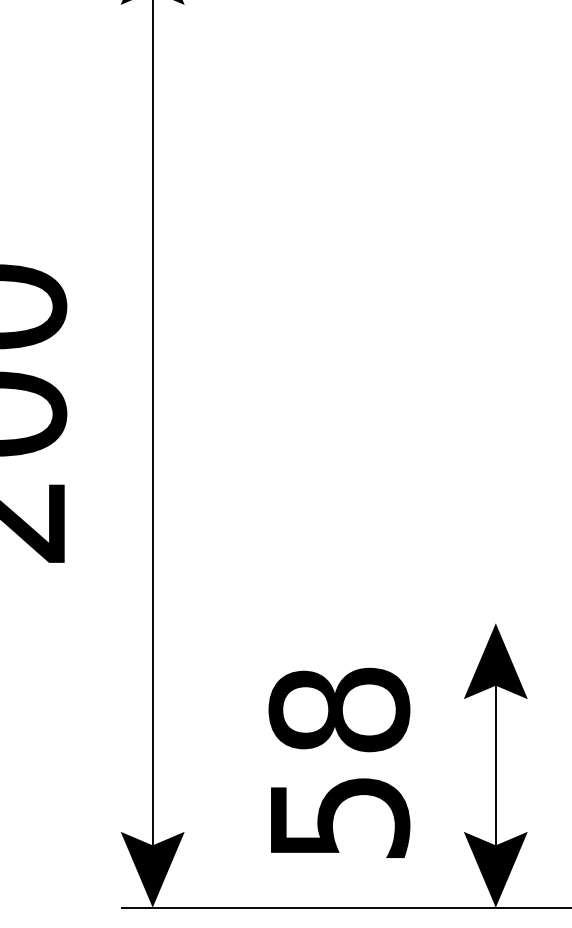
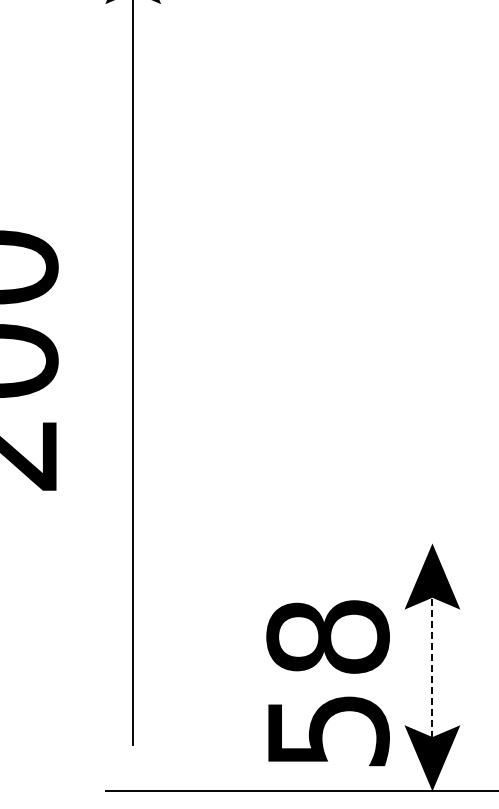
text: (338, 763) -> (327, 683), moved
line: (495, 765) -> (432, 667), solid -> dashed
fill: (152, 869) -> (133, 758), removed

